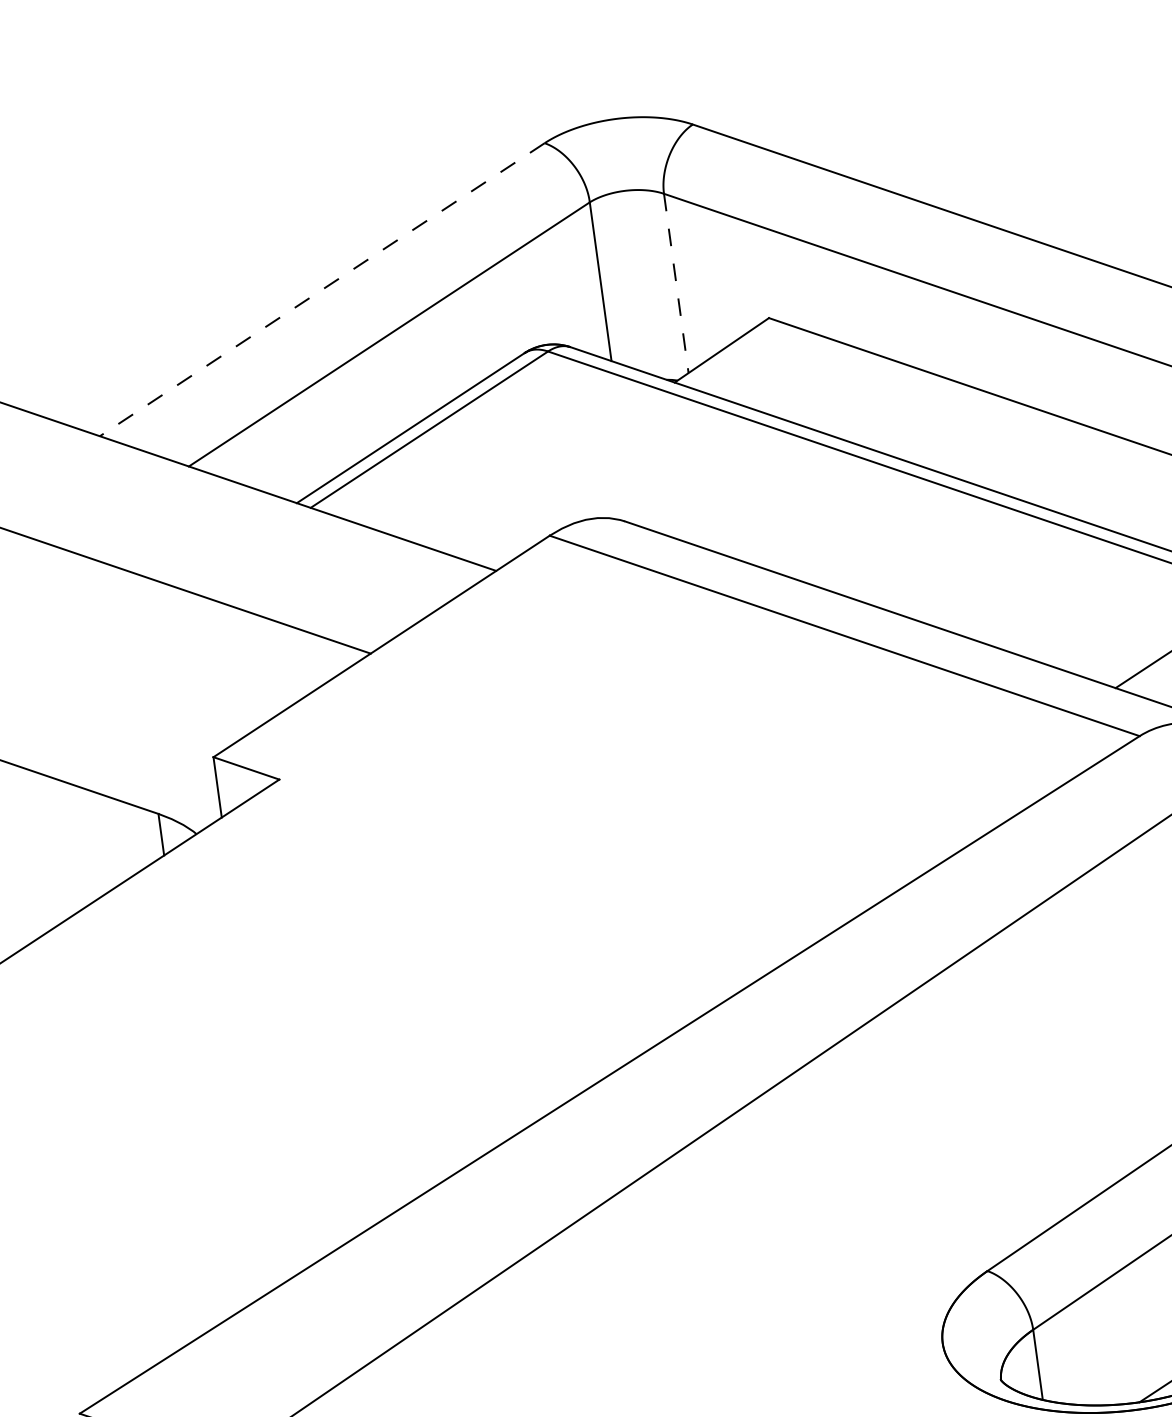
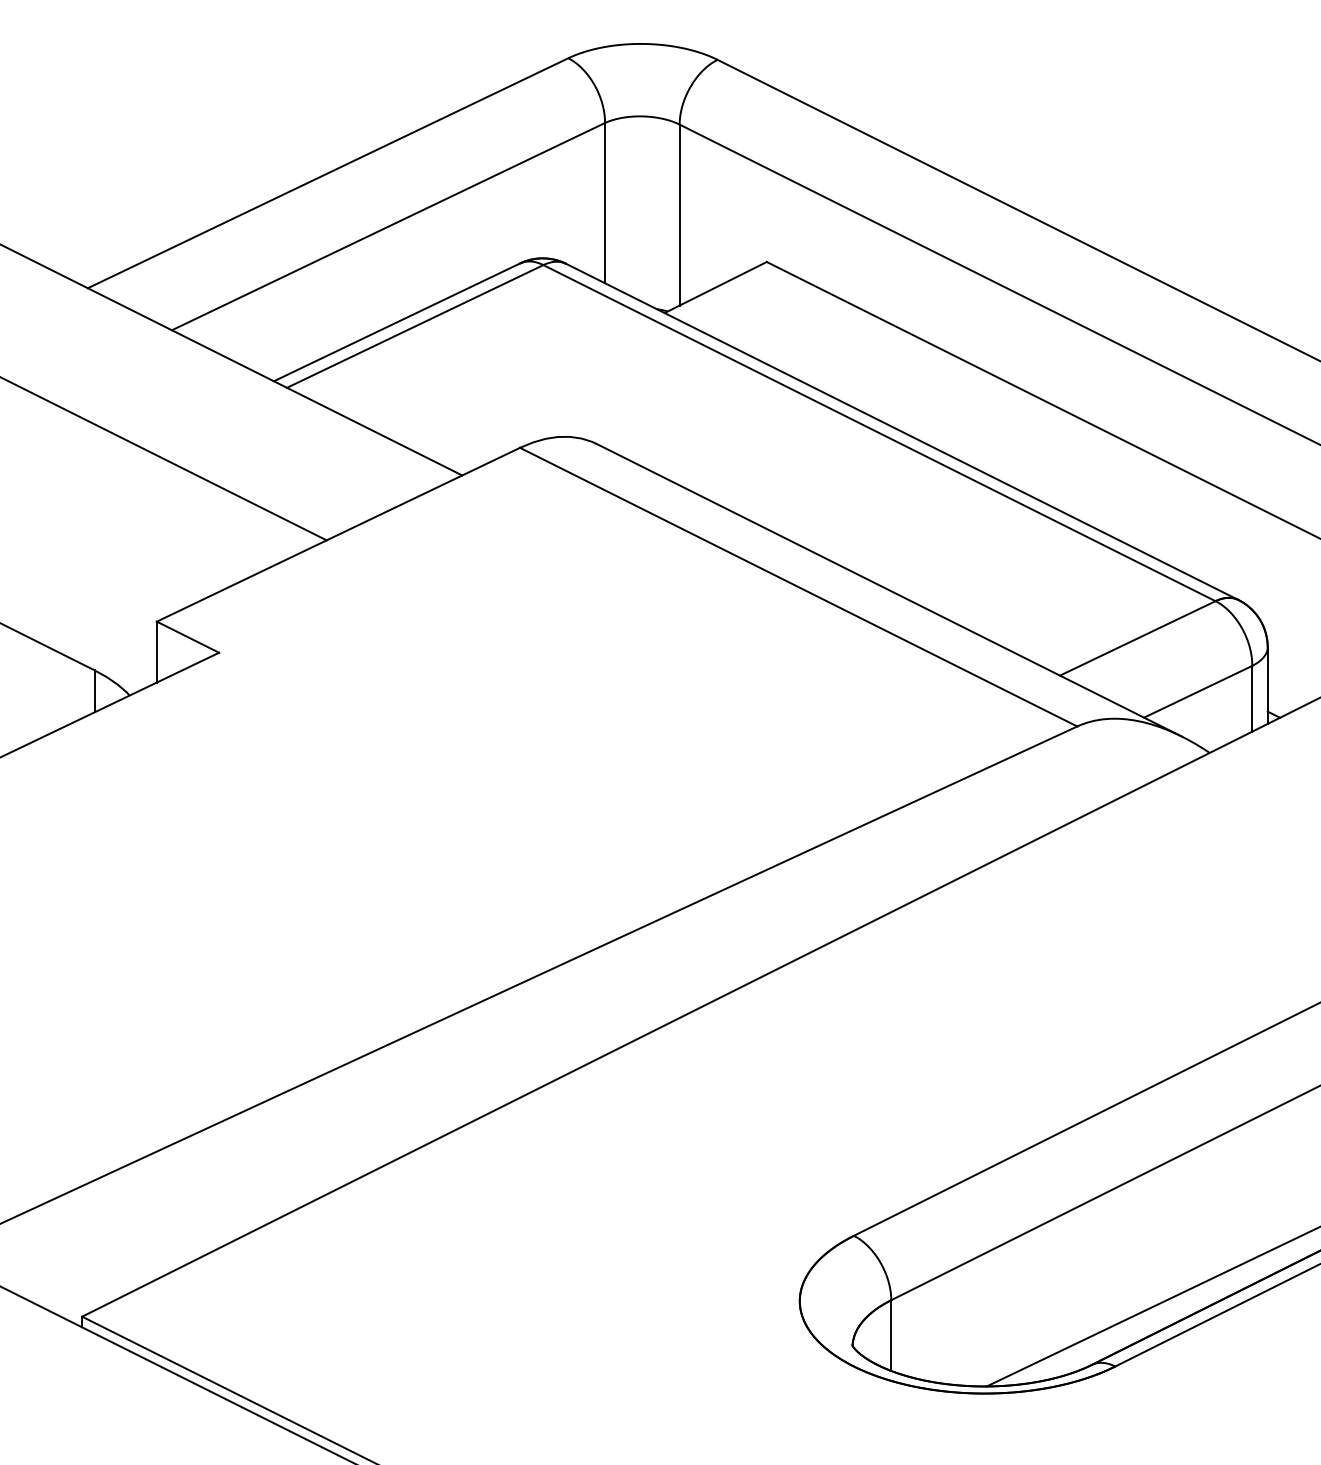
line: (676, 283) -> (679, 215), dashed -> solid
line: (321, 290) -> (327, 173), dashed -> solid

